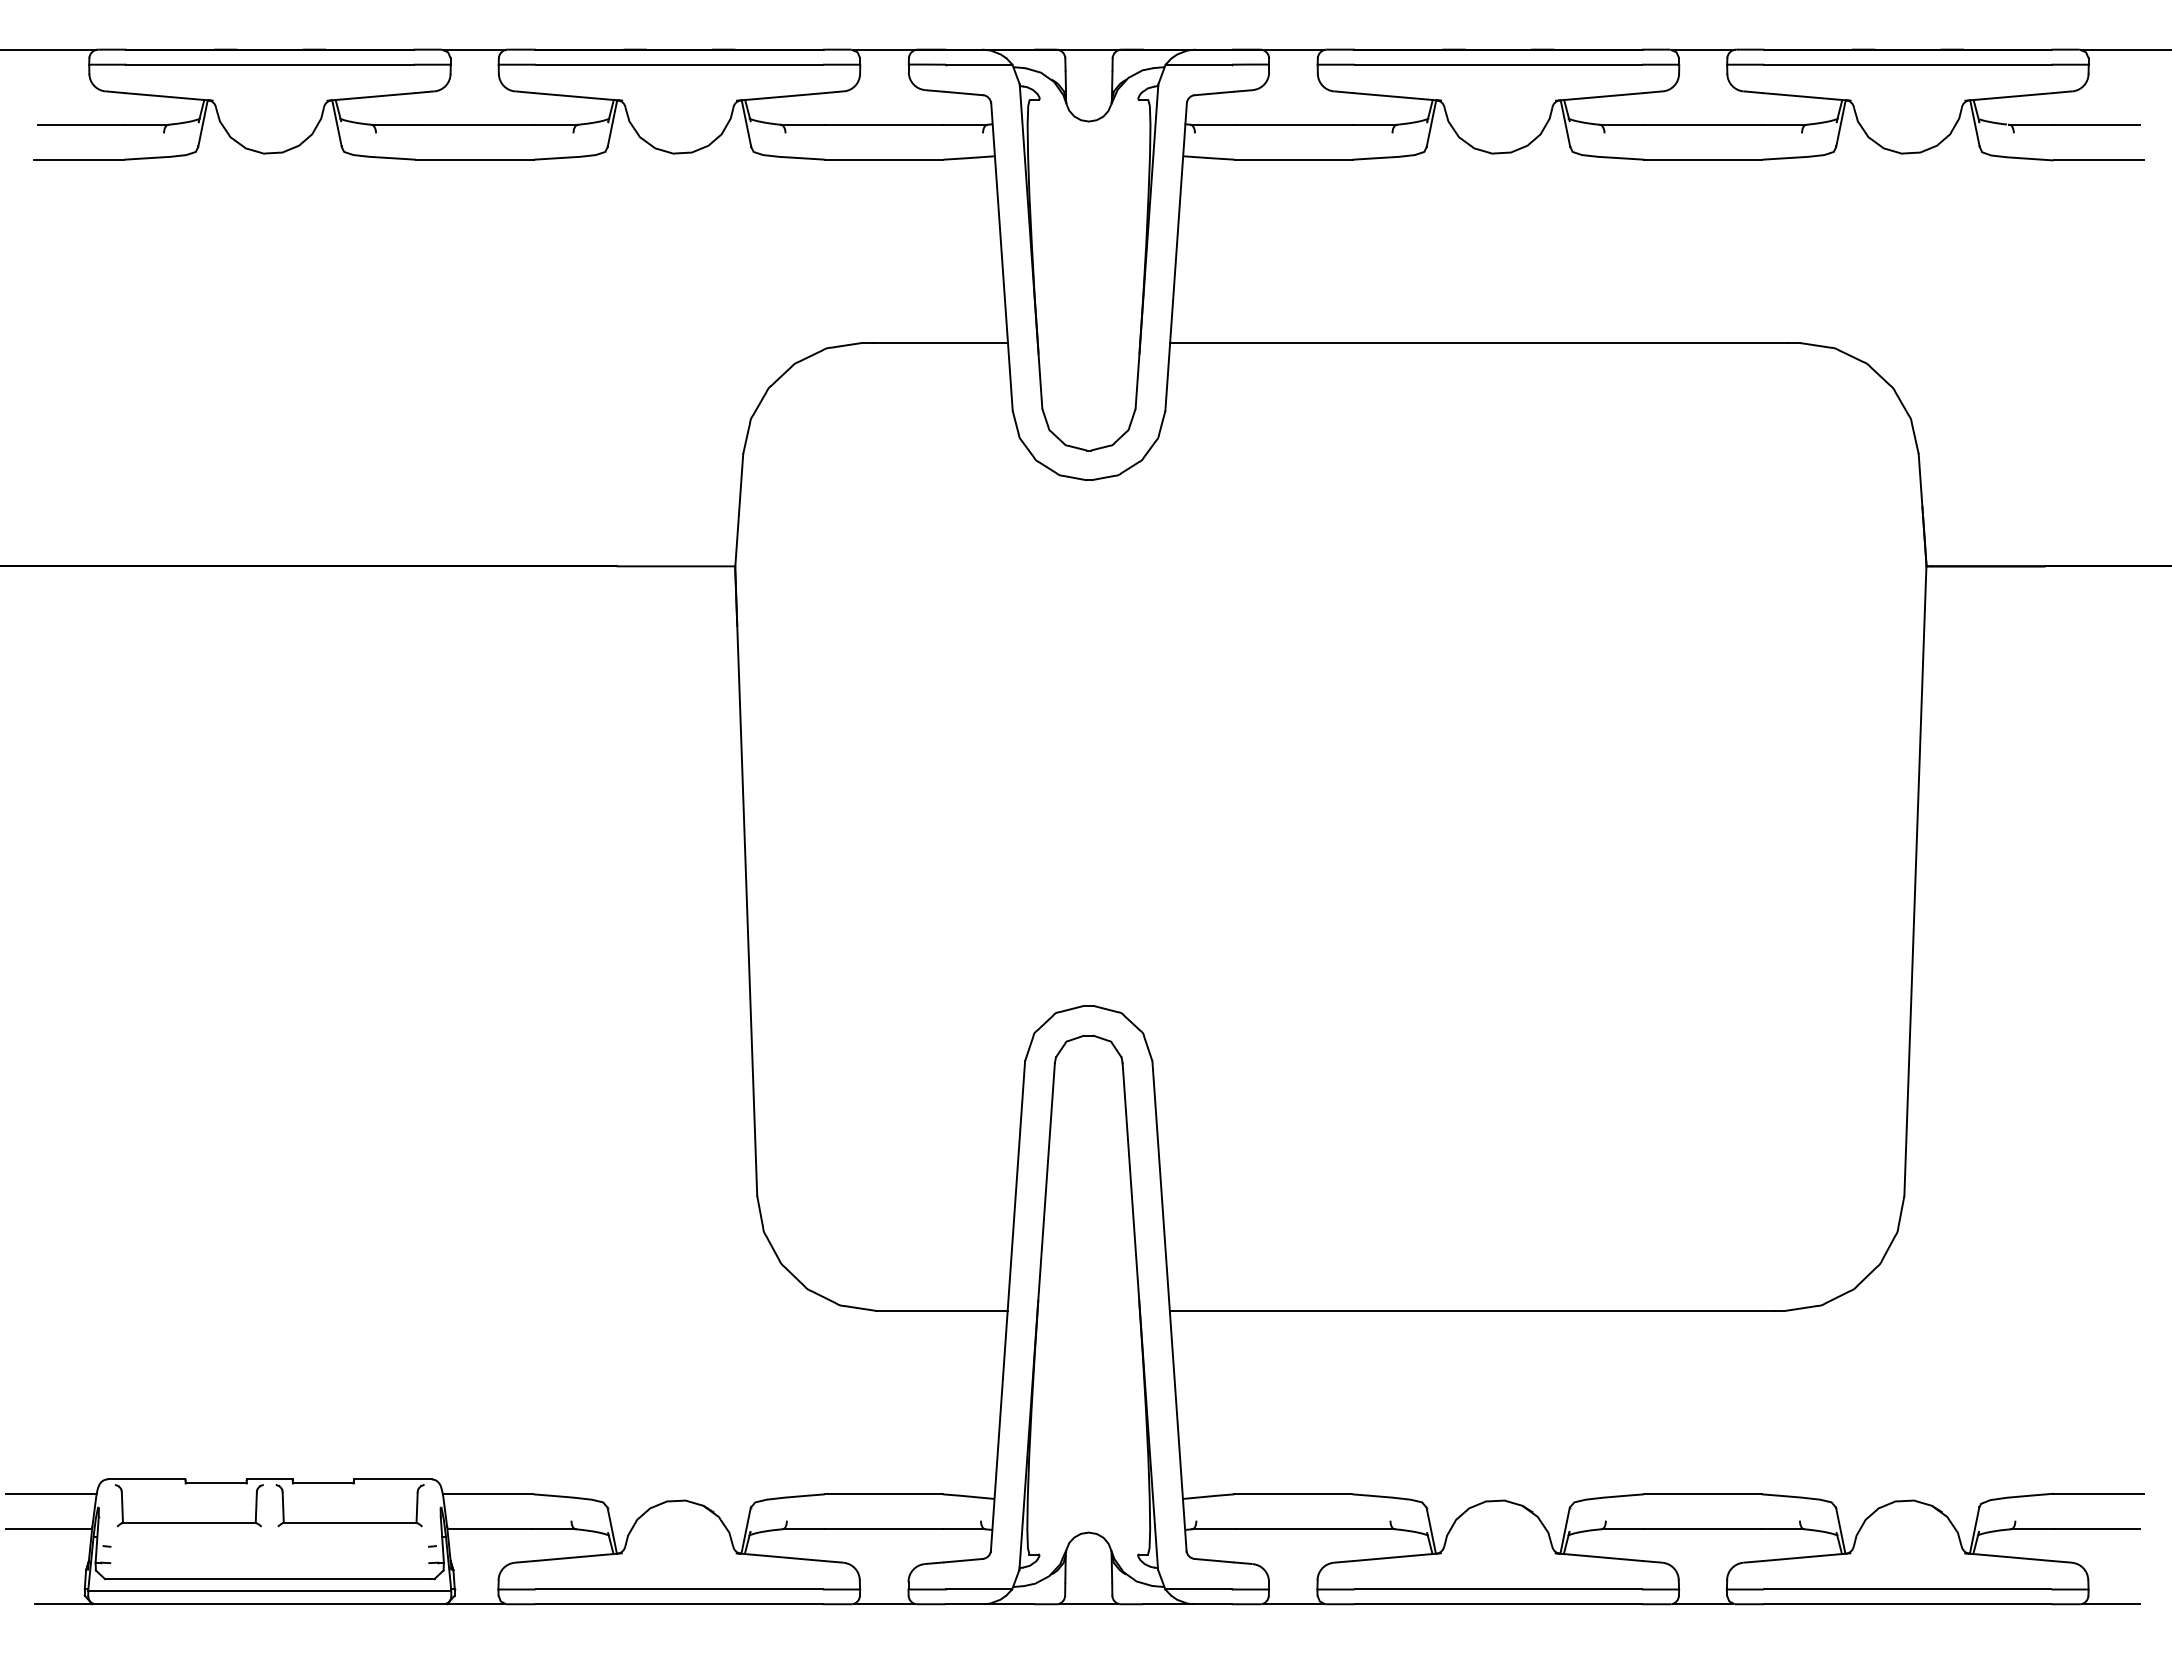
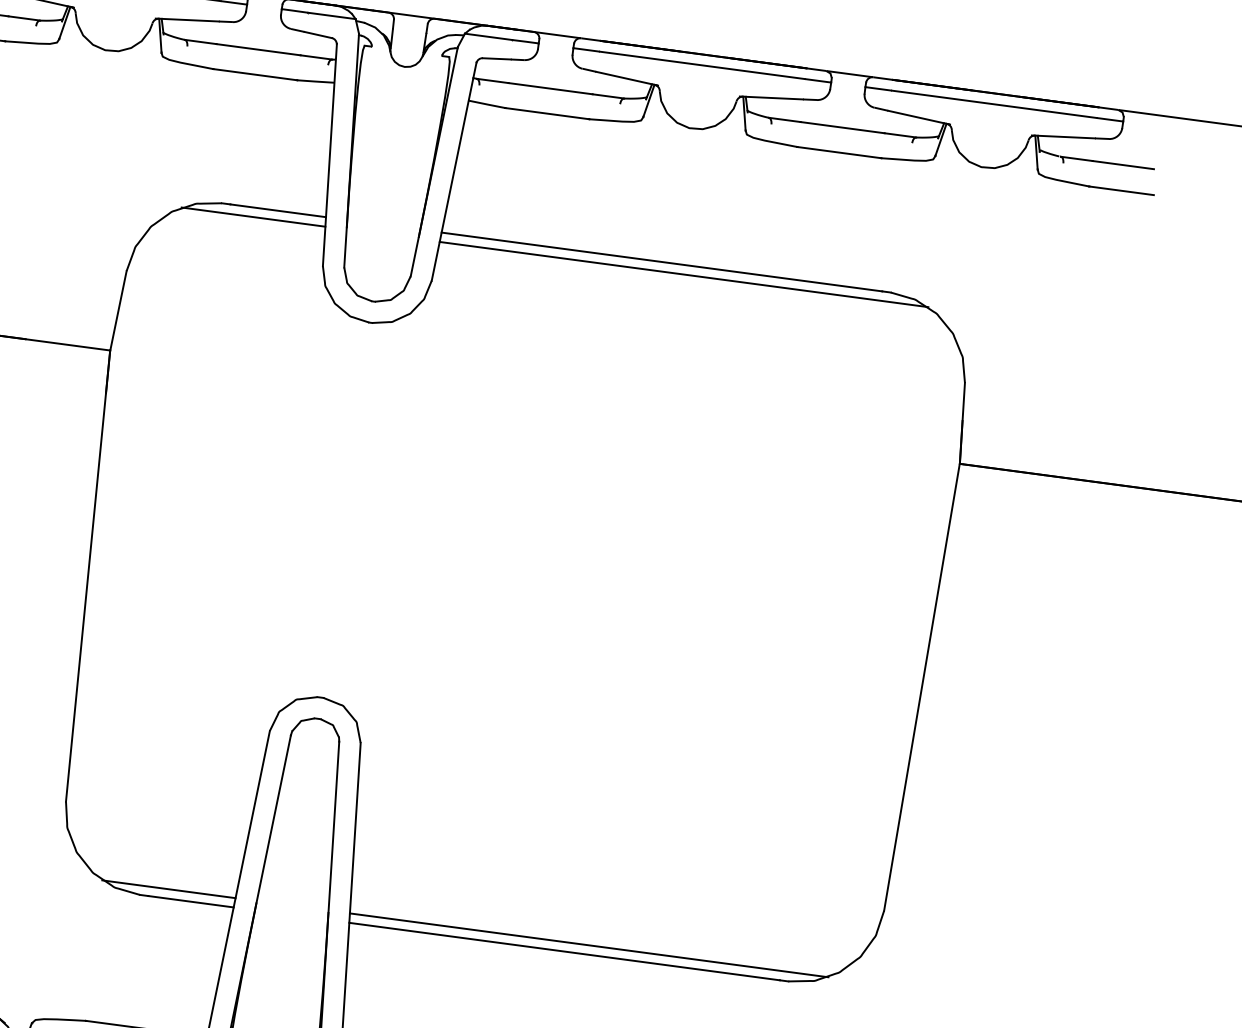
line: (907, 356) -> (253, 217), added
line: (1511, 356) -> (683, 274), added
line: (914, 1297) -> (168, 889), added
line: (1503, 1297) -> (588, 945), added

